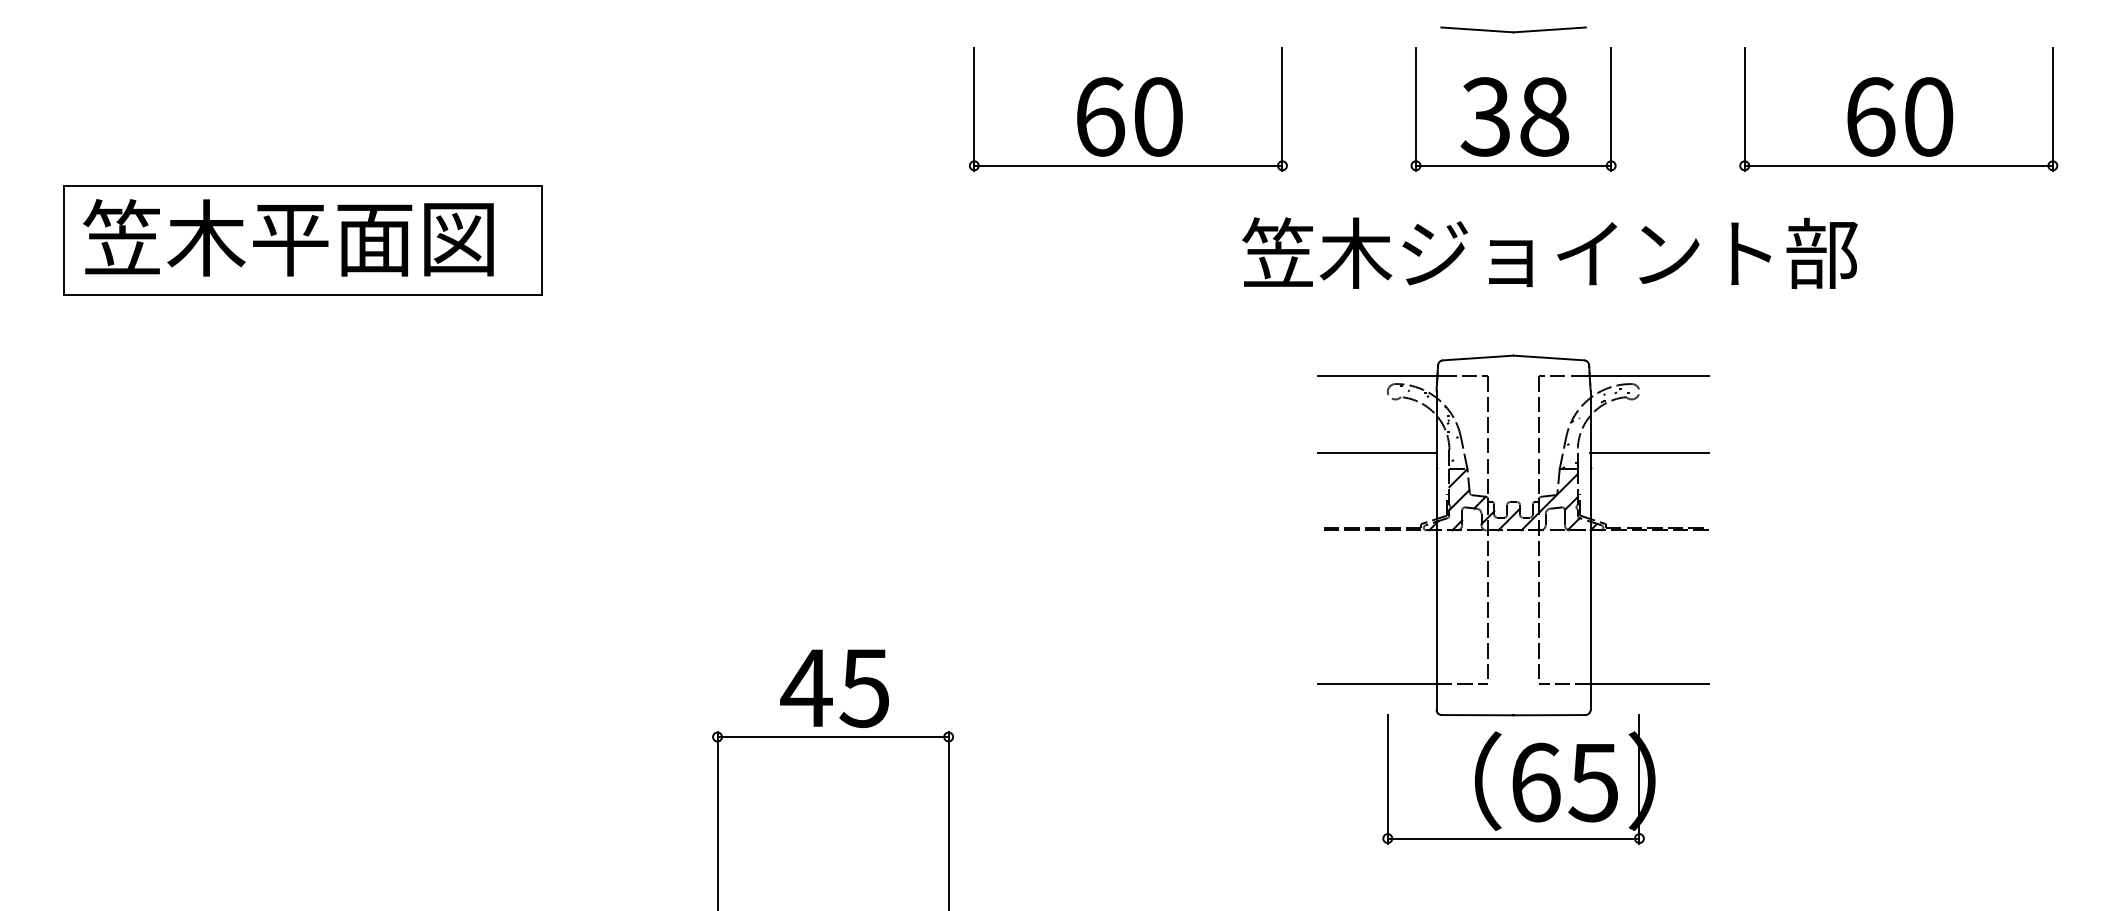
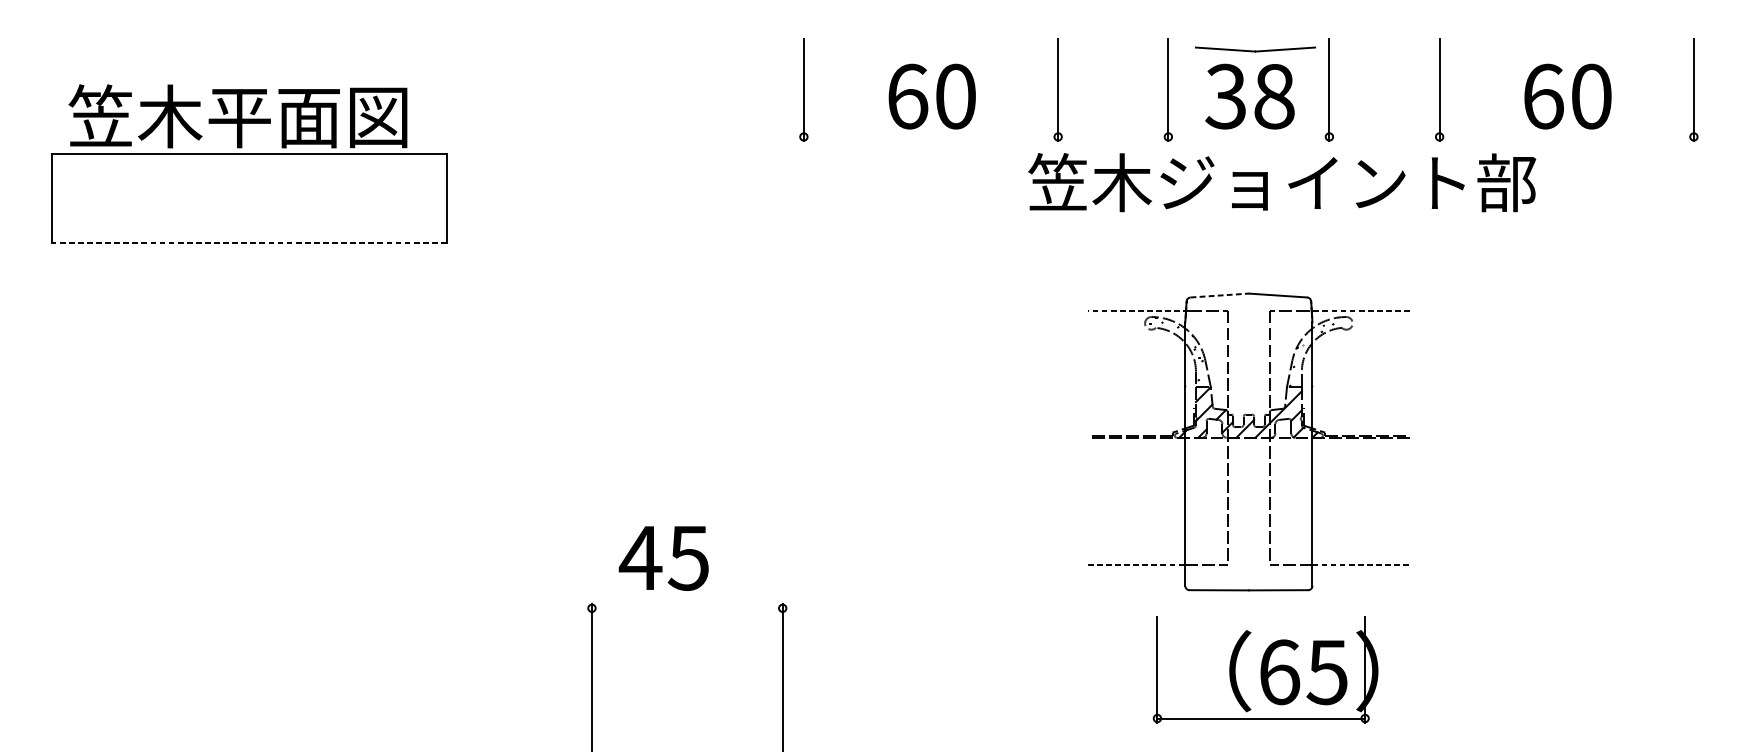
part: (1513, 29) -> (1255, 49), moved
line: (1128, 165) -> (931, 136), removed
line: (1513, 165) -> (1248, 136), removed
line: (1898, 165) -> (1566, 136), removed
text: (288, 237) -> (237, 116), moved
text: (1549, 252) -> (1281, 182), moved
line: (302, 294) -> (249, 243), solid -> dashed
line: (1478, 357) -> (1219, 295), solid -> dashed
line: (1379, 376) -> (1138, 310), solid -> dashed
line: (1646, 376) -> (1358, 310), solid -> dashed
line: (1377, 453) -> (1136, 374), removed
line: (1649, 453) -> (1361, 374), removed
line: (1377, 684) -> (1136, 564), solid -> dashed
line: (1650, 684) -> (1361, 564), solid -> dashed
text: (834, 688) -> (663, 558), moved
line: (832, 737) -> (686, 608), removed
part: (1518, 779) -> (1265, 669), moved

